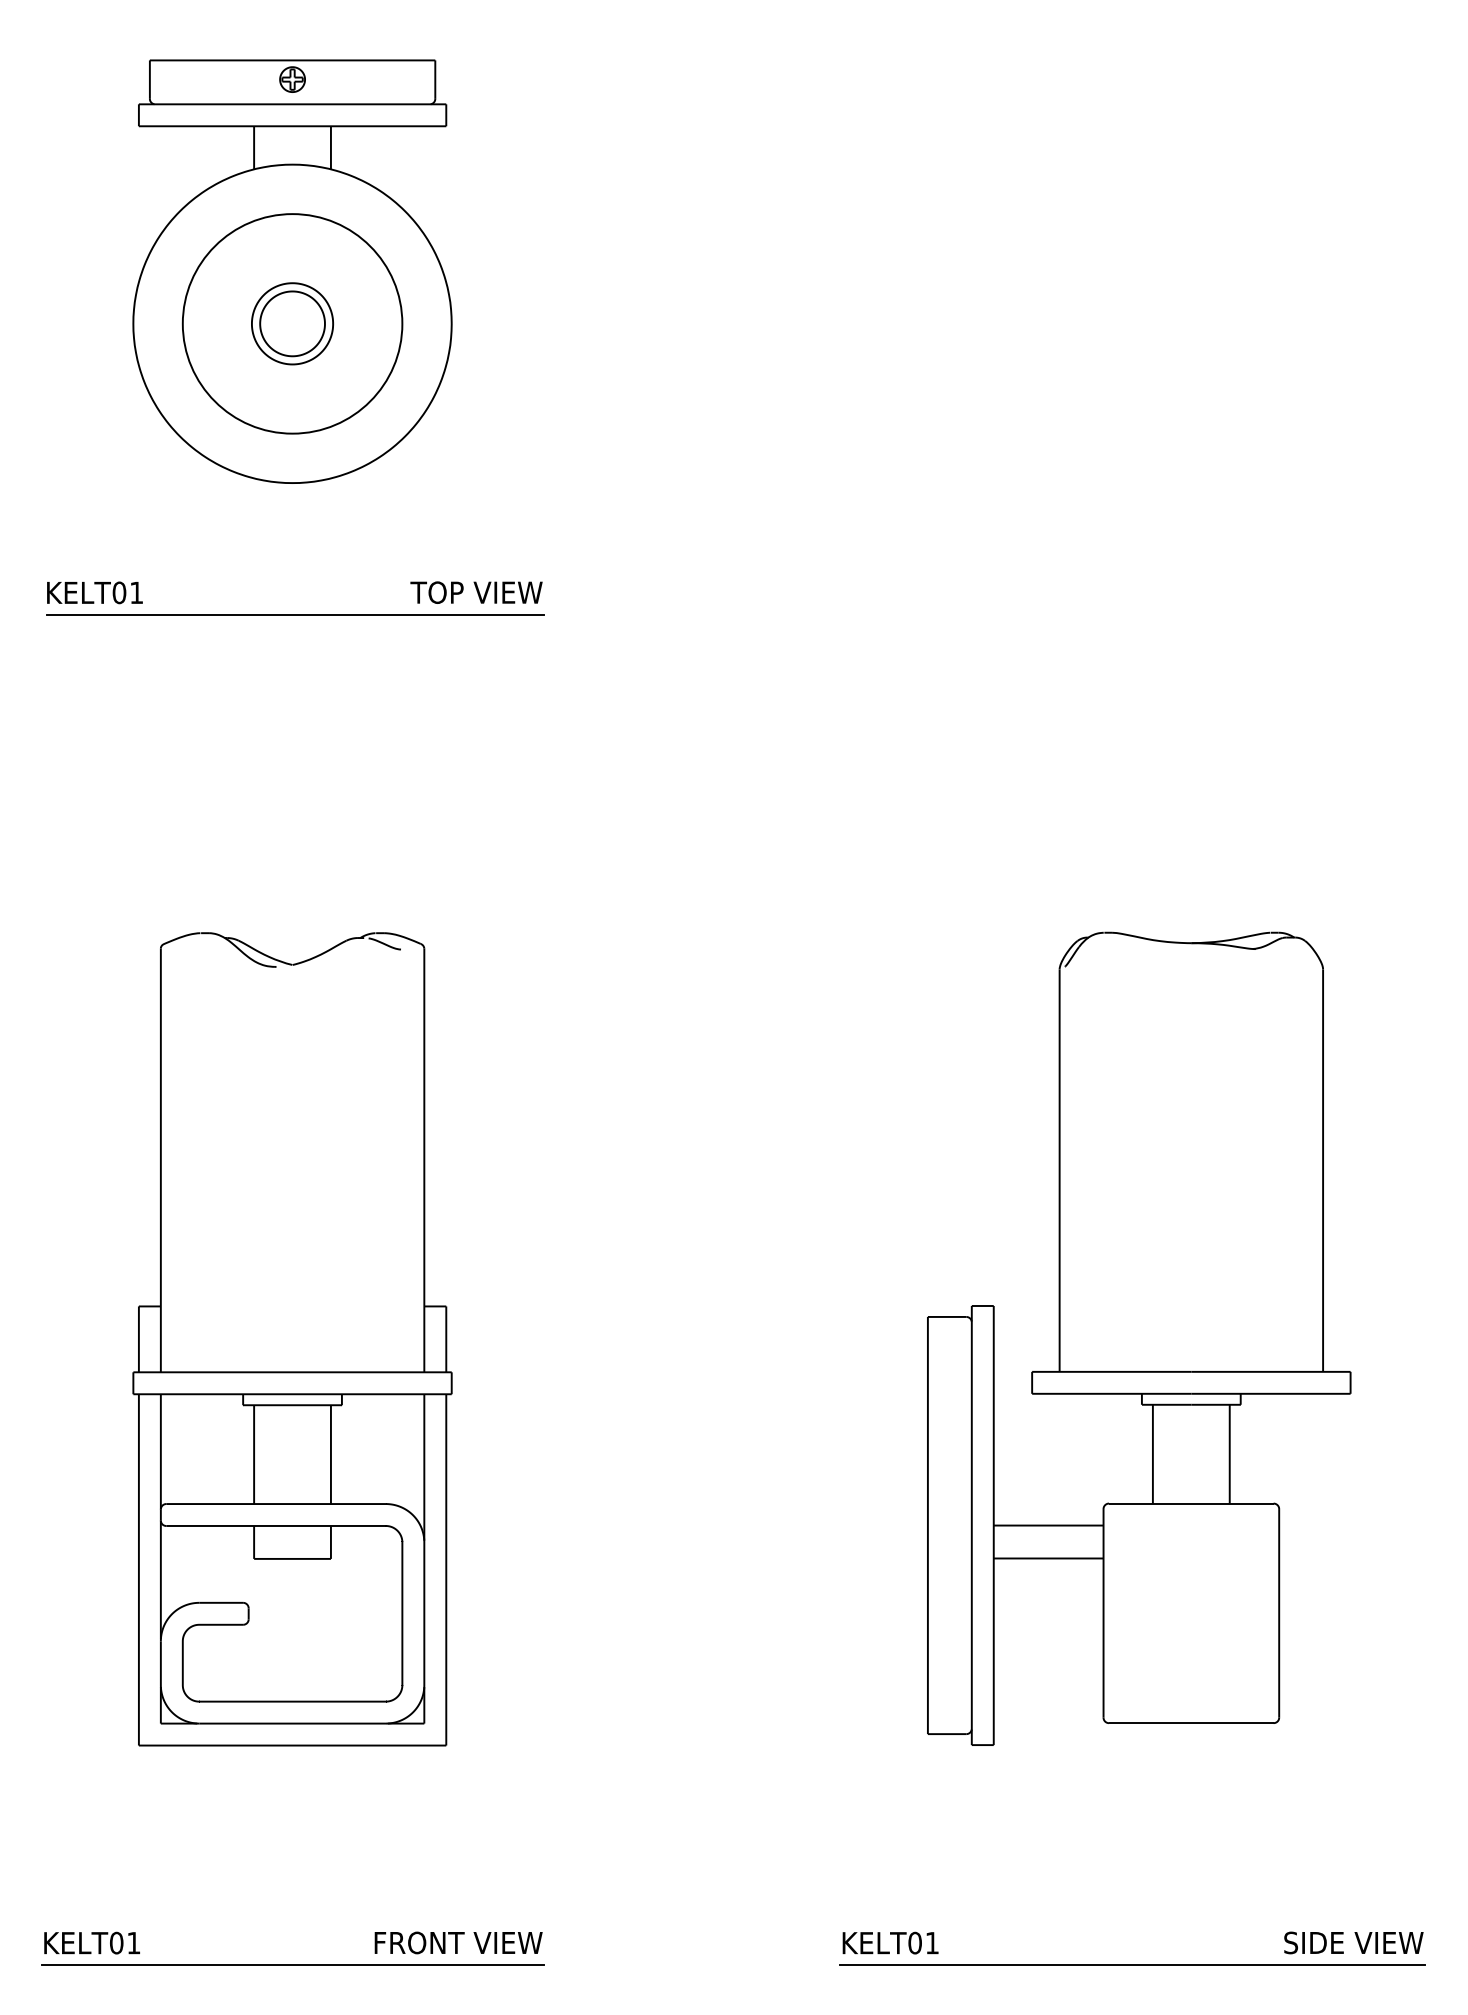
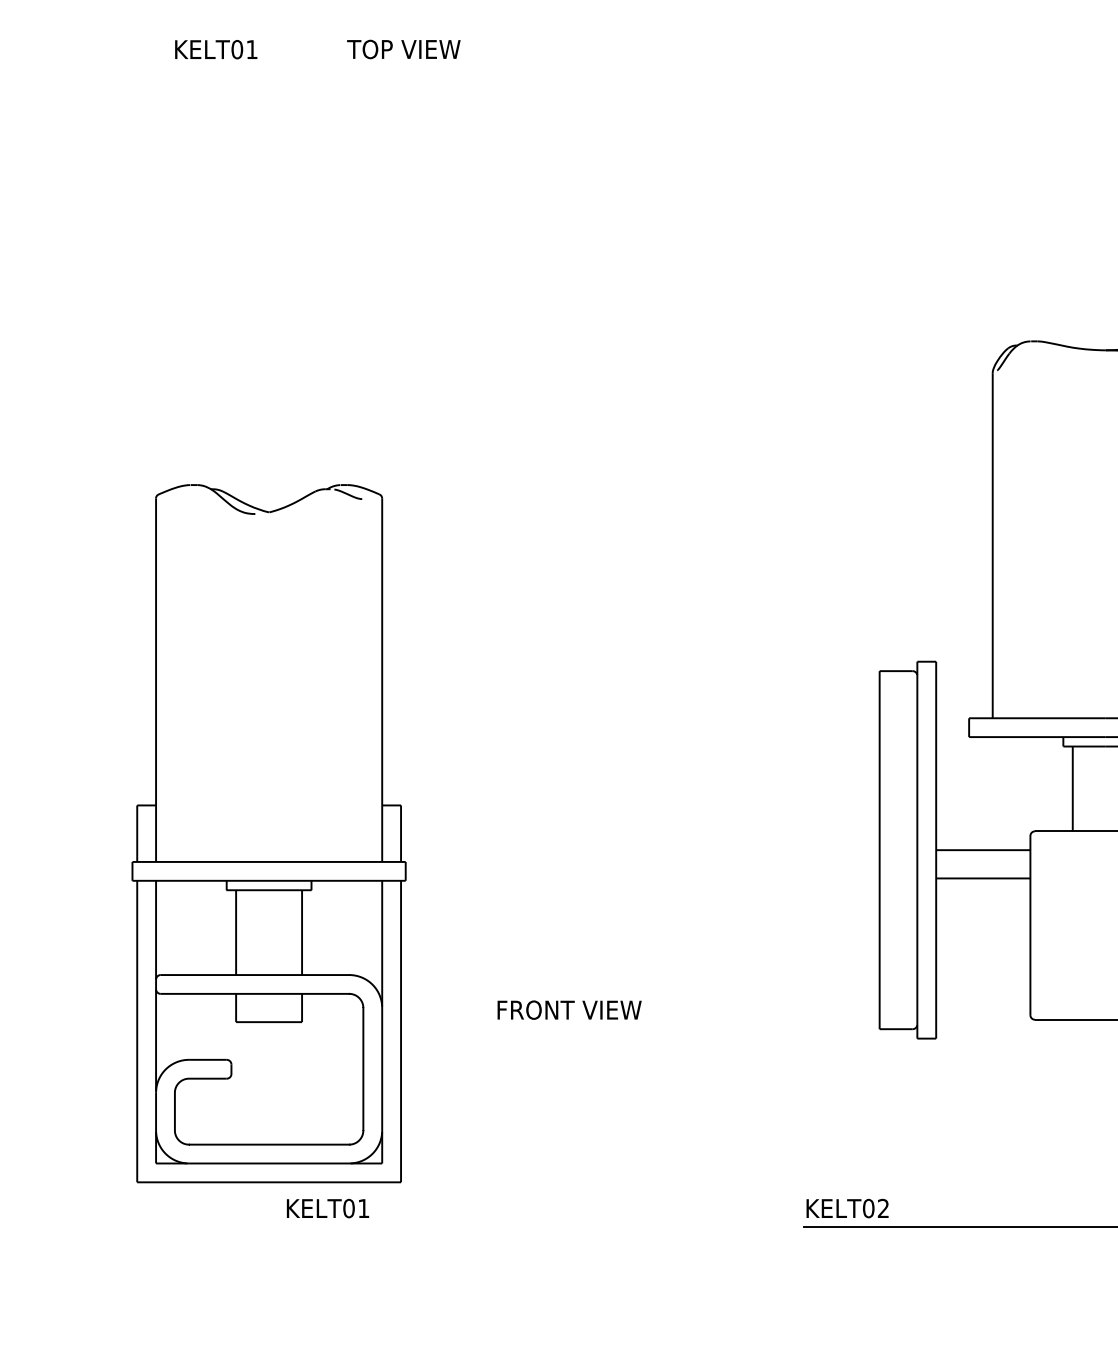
text: (94, 592) -> (215, 49), moved
text: (476, 592) -> (403, 49), moved
line: (295, 614) -> (336, 68), removed
part: (292, 1339) -> (269, 833), moved
text: (91, 1942) -> (327, 1208), moved
text: (458, 1942) -> (569, 1009), moved
text: (931, 1942) -> (882, 1208), KELT01 -> KELT02
line: (292, 1965) -> (334, 1227), removed

